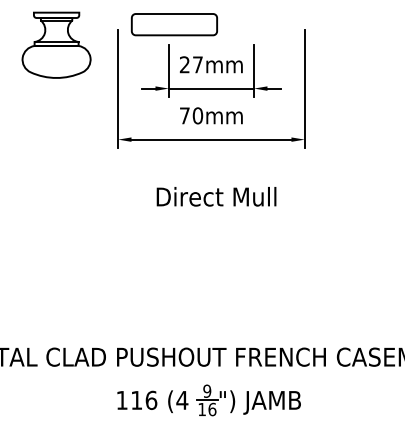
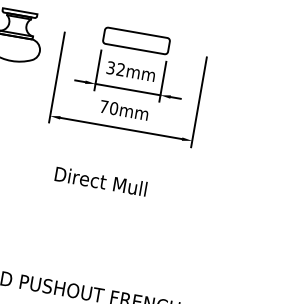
part: (173, 24) -> (135, 40), moved
text: (191, 64) -> (116, 68), 27mm -> 32mm
text: (216, 196) -> (101, 181), moved

